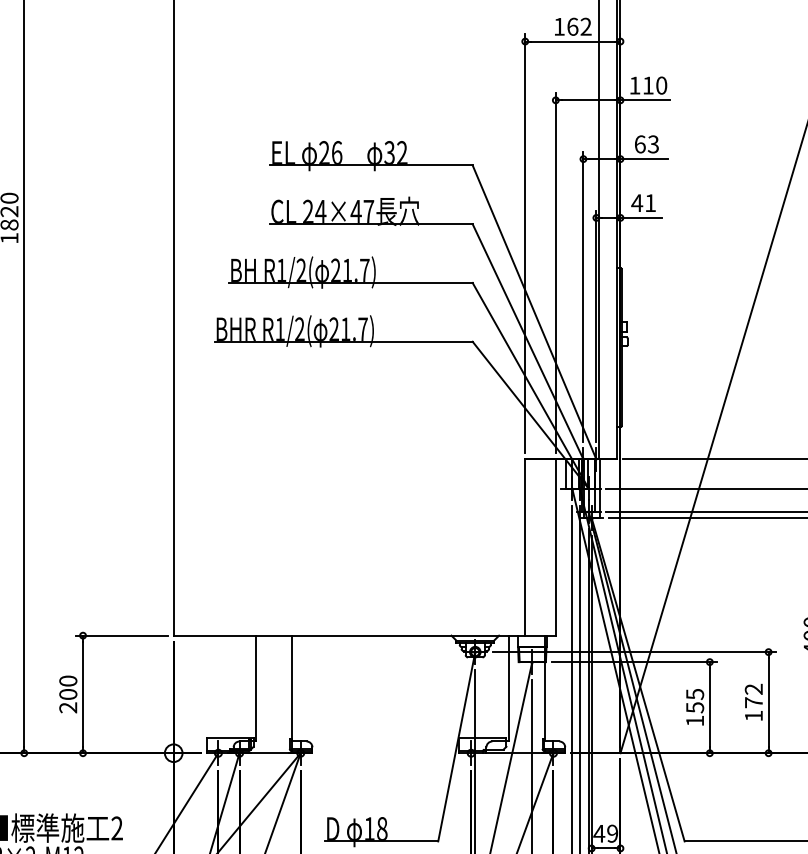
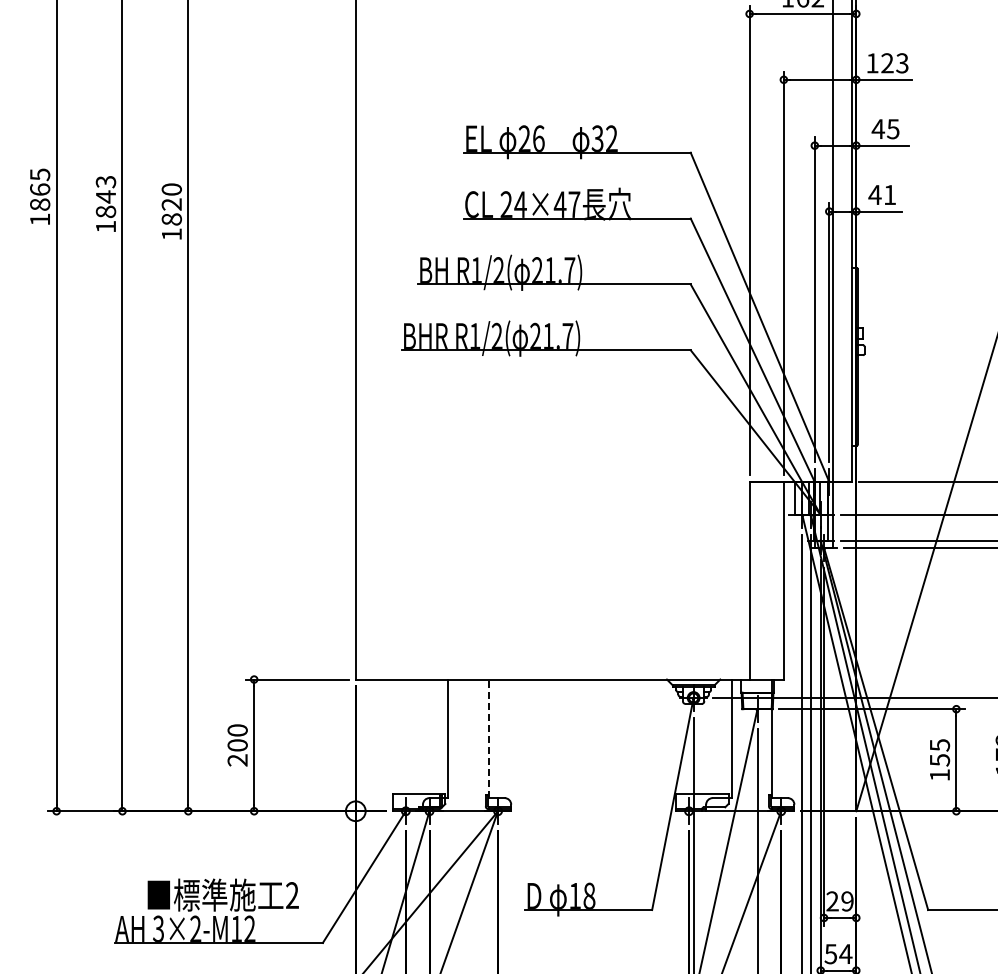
text: (654, 85) -> (894, 63), 110 -> 123
text: (646, 144) -> (885, 129), 63 -> 45
line: (292, 688) -> (488, 738), solid -> dashed
text: (599, 833) -> (832, 901), 49 -> 29

